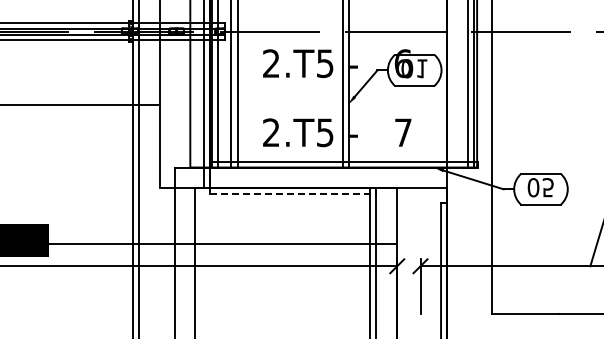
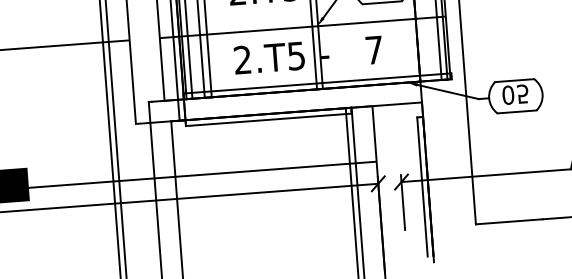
hatch: (333, 104) -> (302, 27), added
line: (293, 194) -> (269, 120), dashed -> solid

